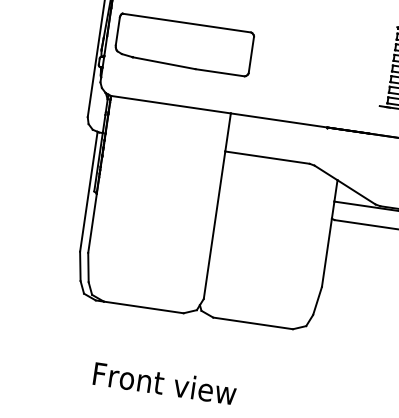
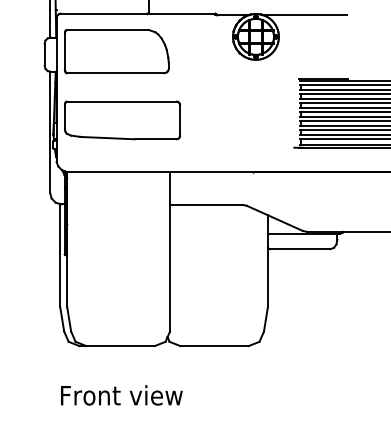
text: (164, 383) -> (121, 395), moved

